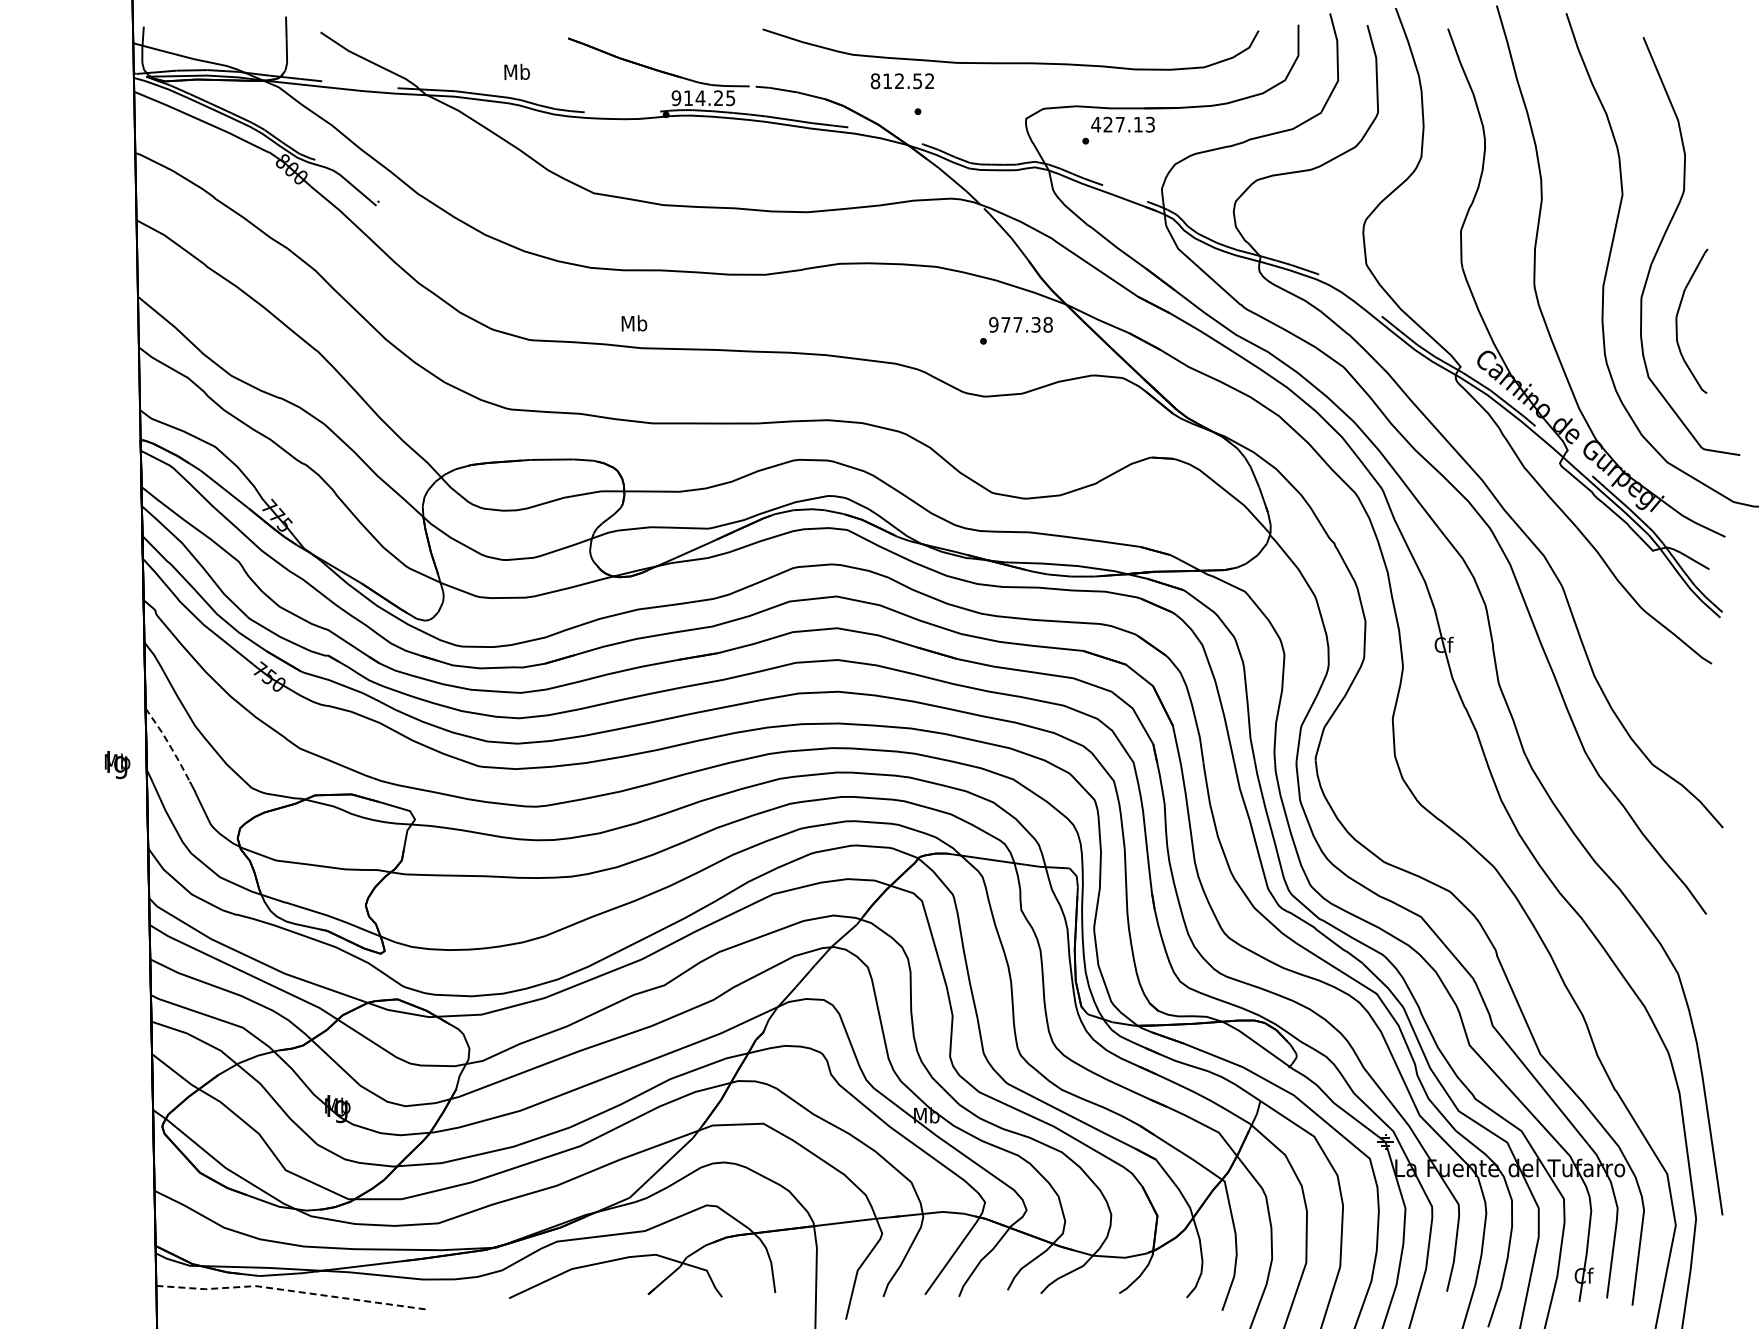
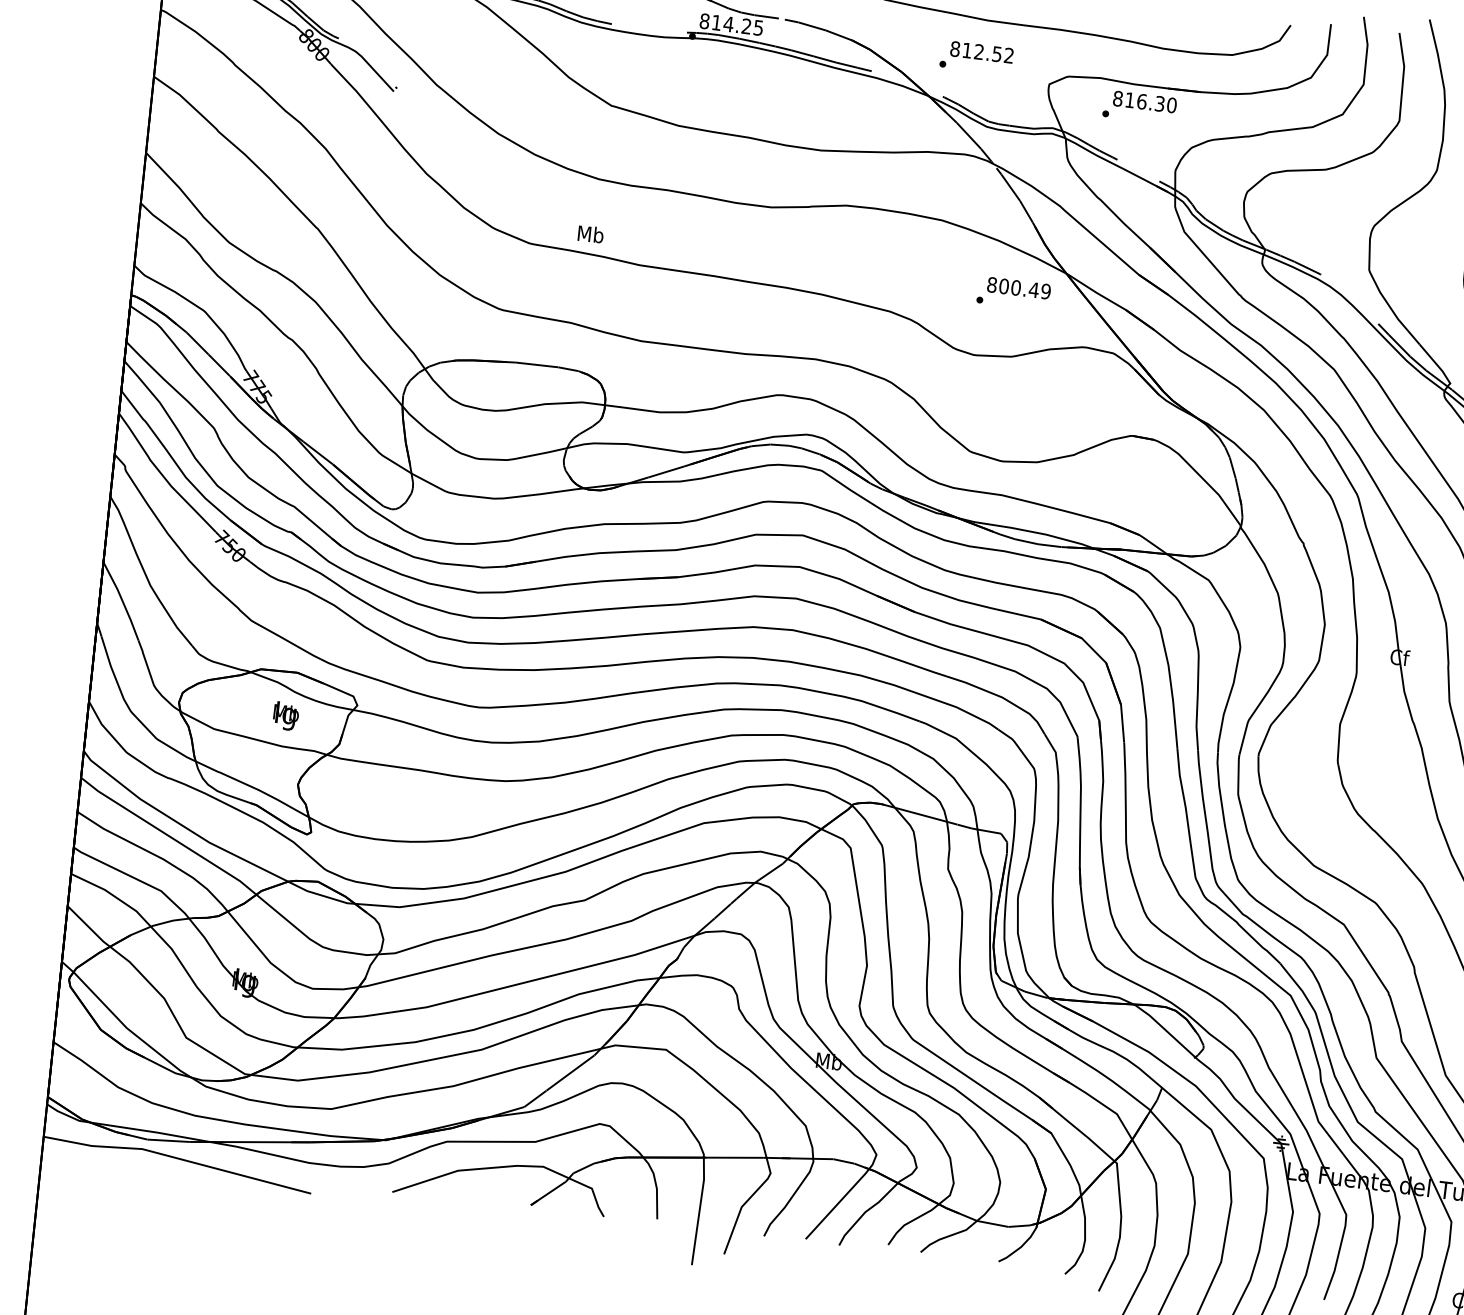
text: (901, 81) -> (981, 52), moved
text: (676, 98) -> (704, 21), 914.25 -> 814.25
text: (1123, 124) -> (1145, 101), 427.13 -> 816.30
text: (634, 323) -> (590, 234), moved
text: (1020, 324) -> (1018, 287), 977.38 -> 800.49
line: (169, 744) -> (122, 601), dashed -> solid
text: (117, 765) -> (285, 716), moved
line: (292, 1291) -> (178, 1158), dashed -> solid

